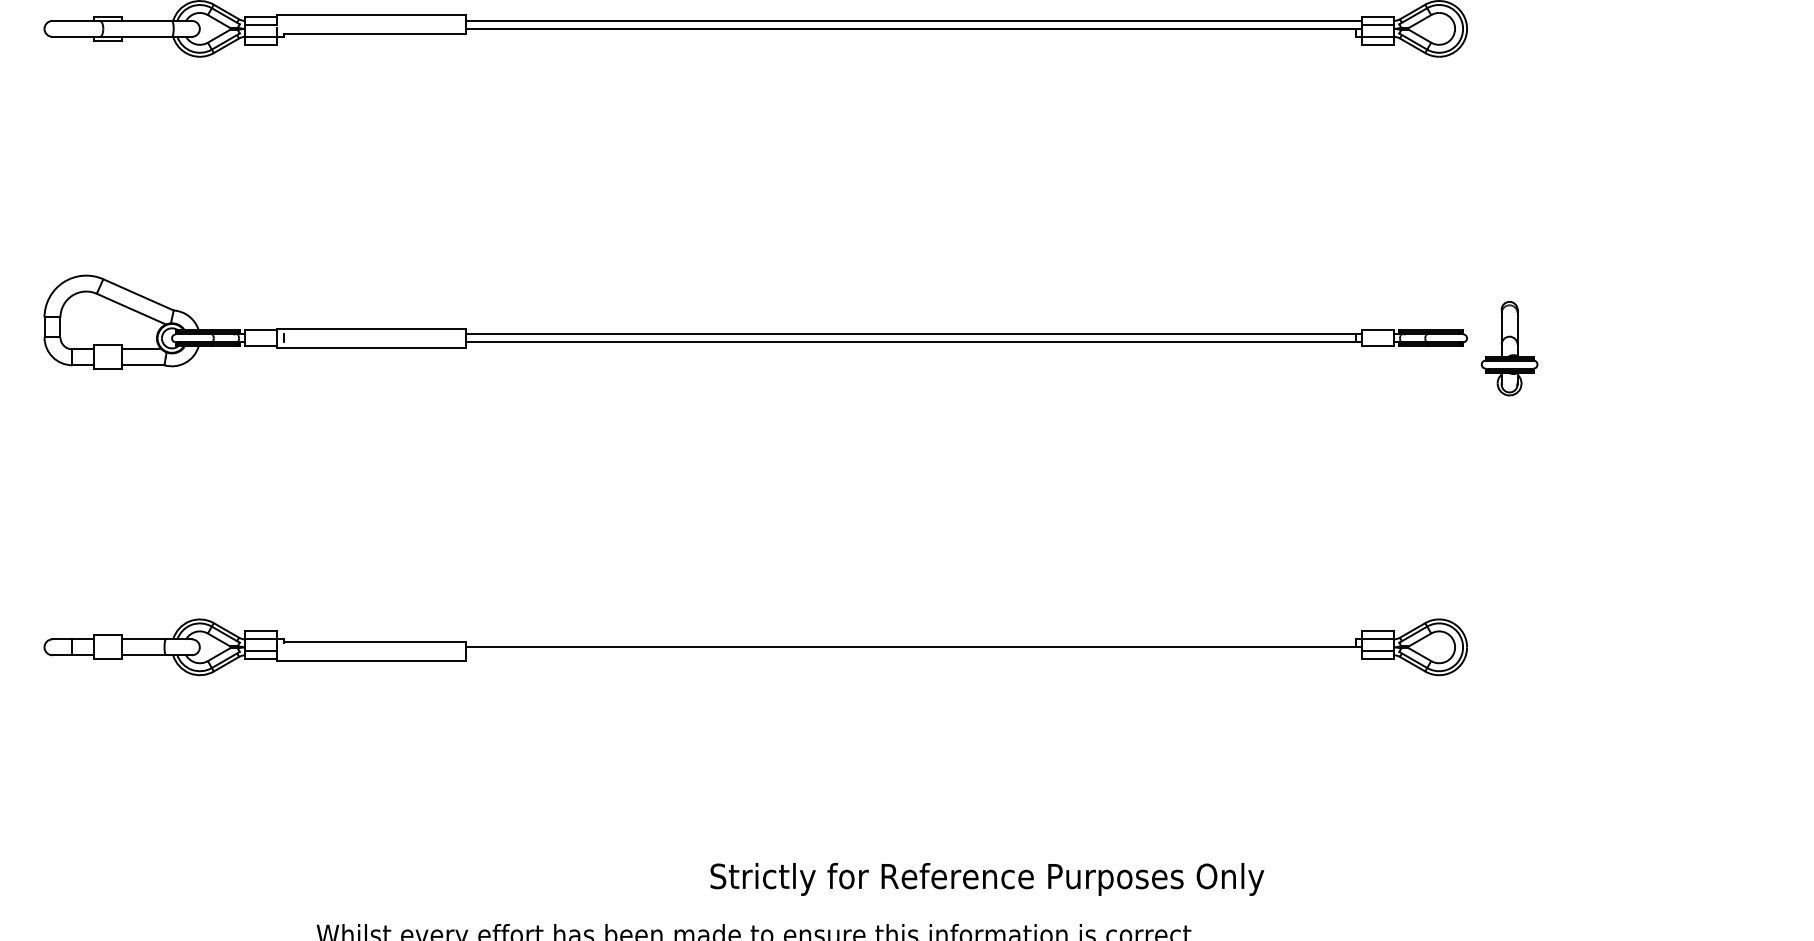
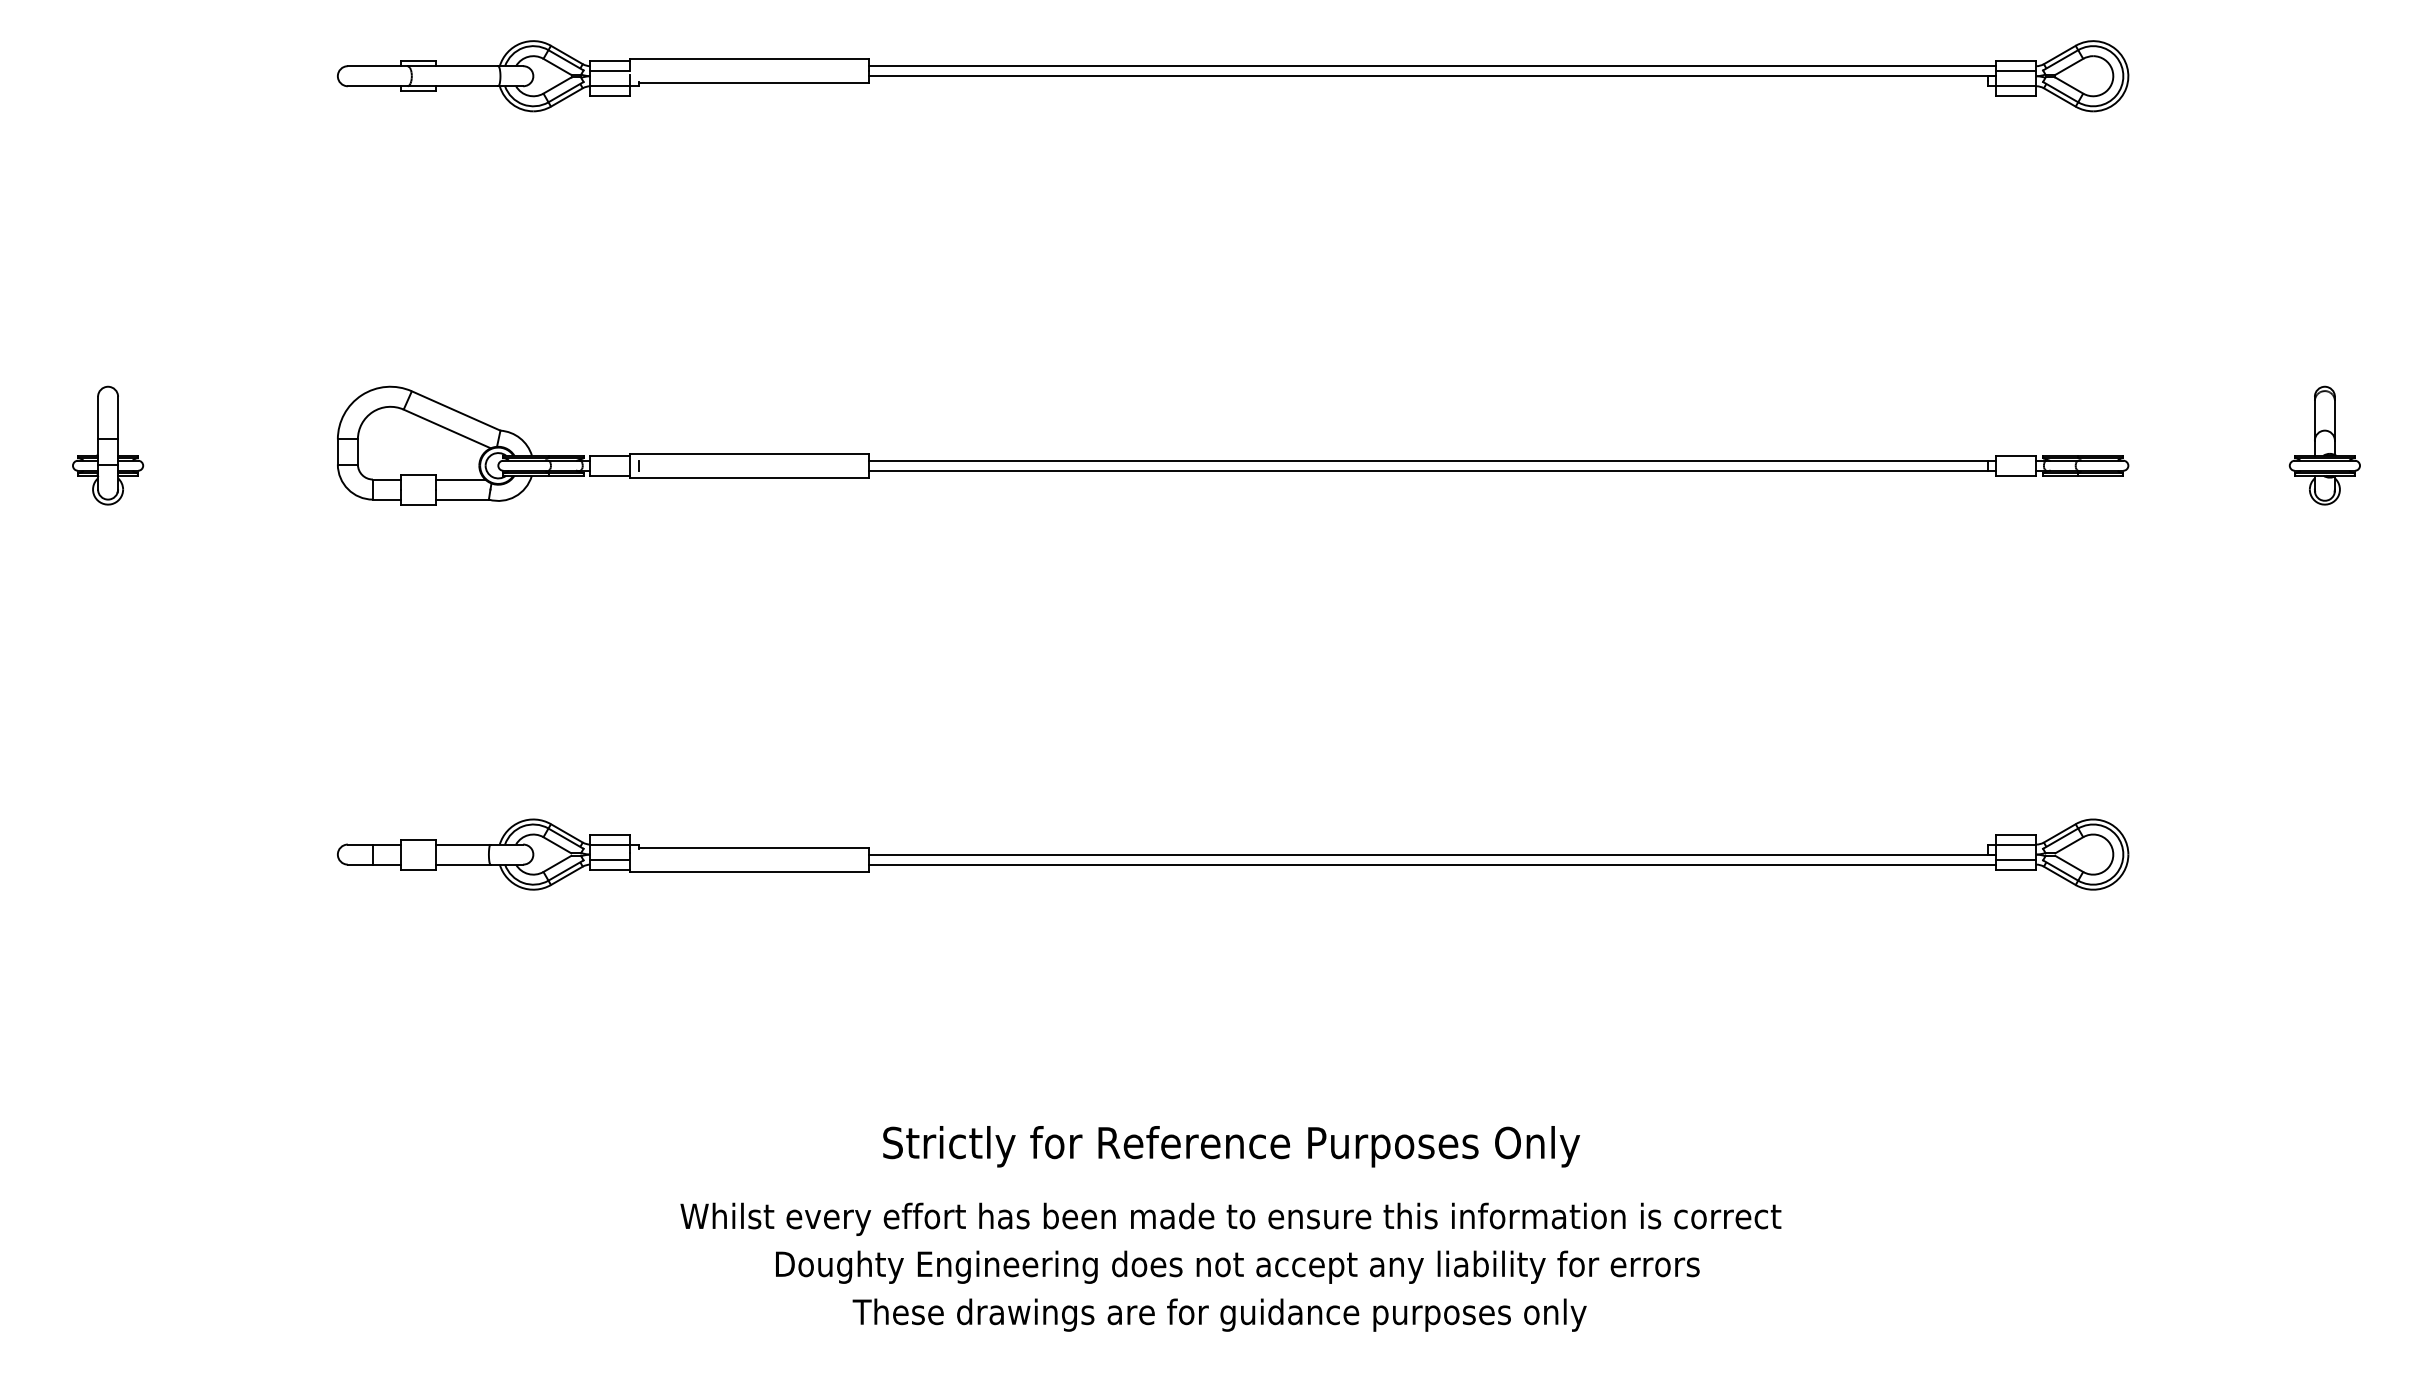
part: (1509, 348) -> (2324, 445), moved
line: (914, 655) -> (1432, 864), added
text: (987, 879) -> (1231, 1146), moved

